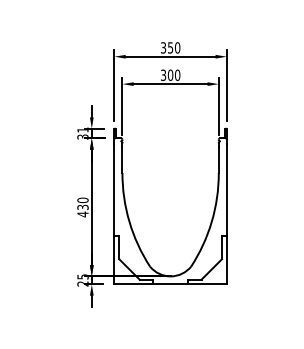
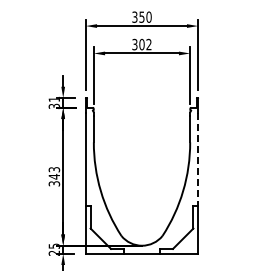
text: (177, 74) -> (148, 43), 300 -> 302
line: (226, 190) -> (197, 159), solid -> dashed
text: (82, 207) -> (53, 176), 430 -> 343

